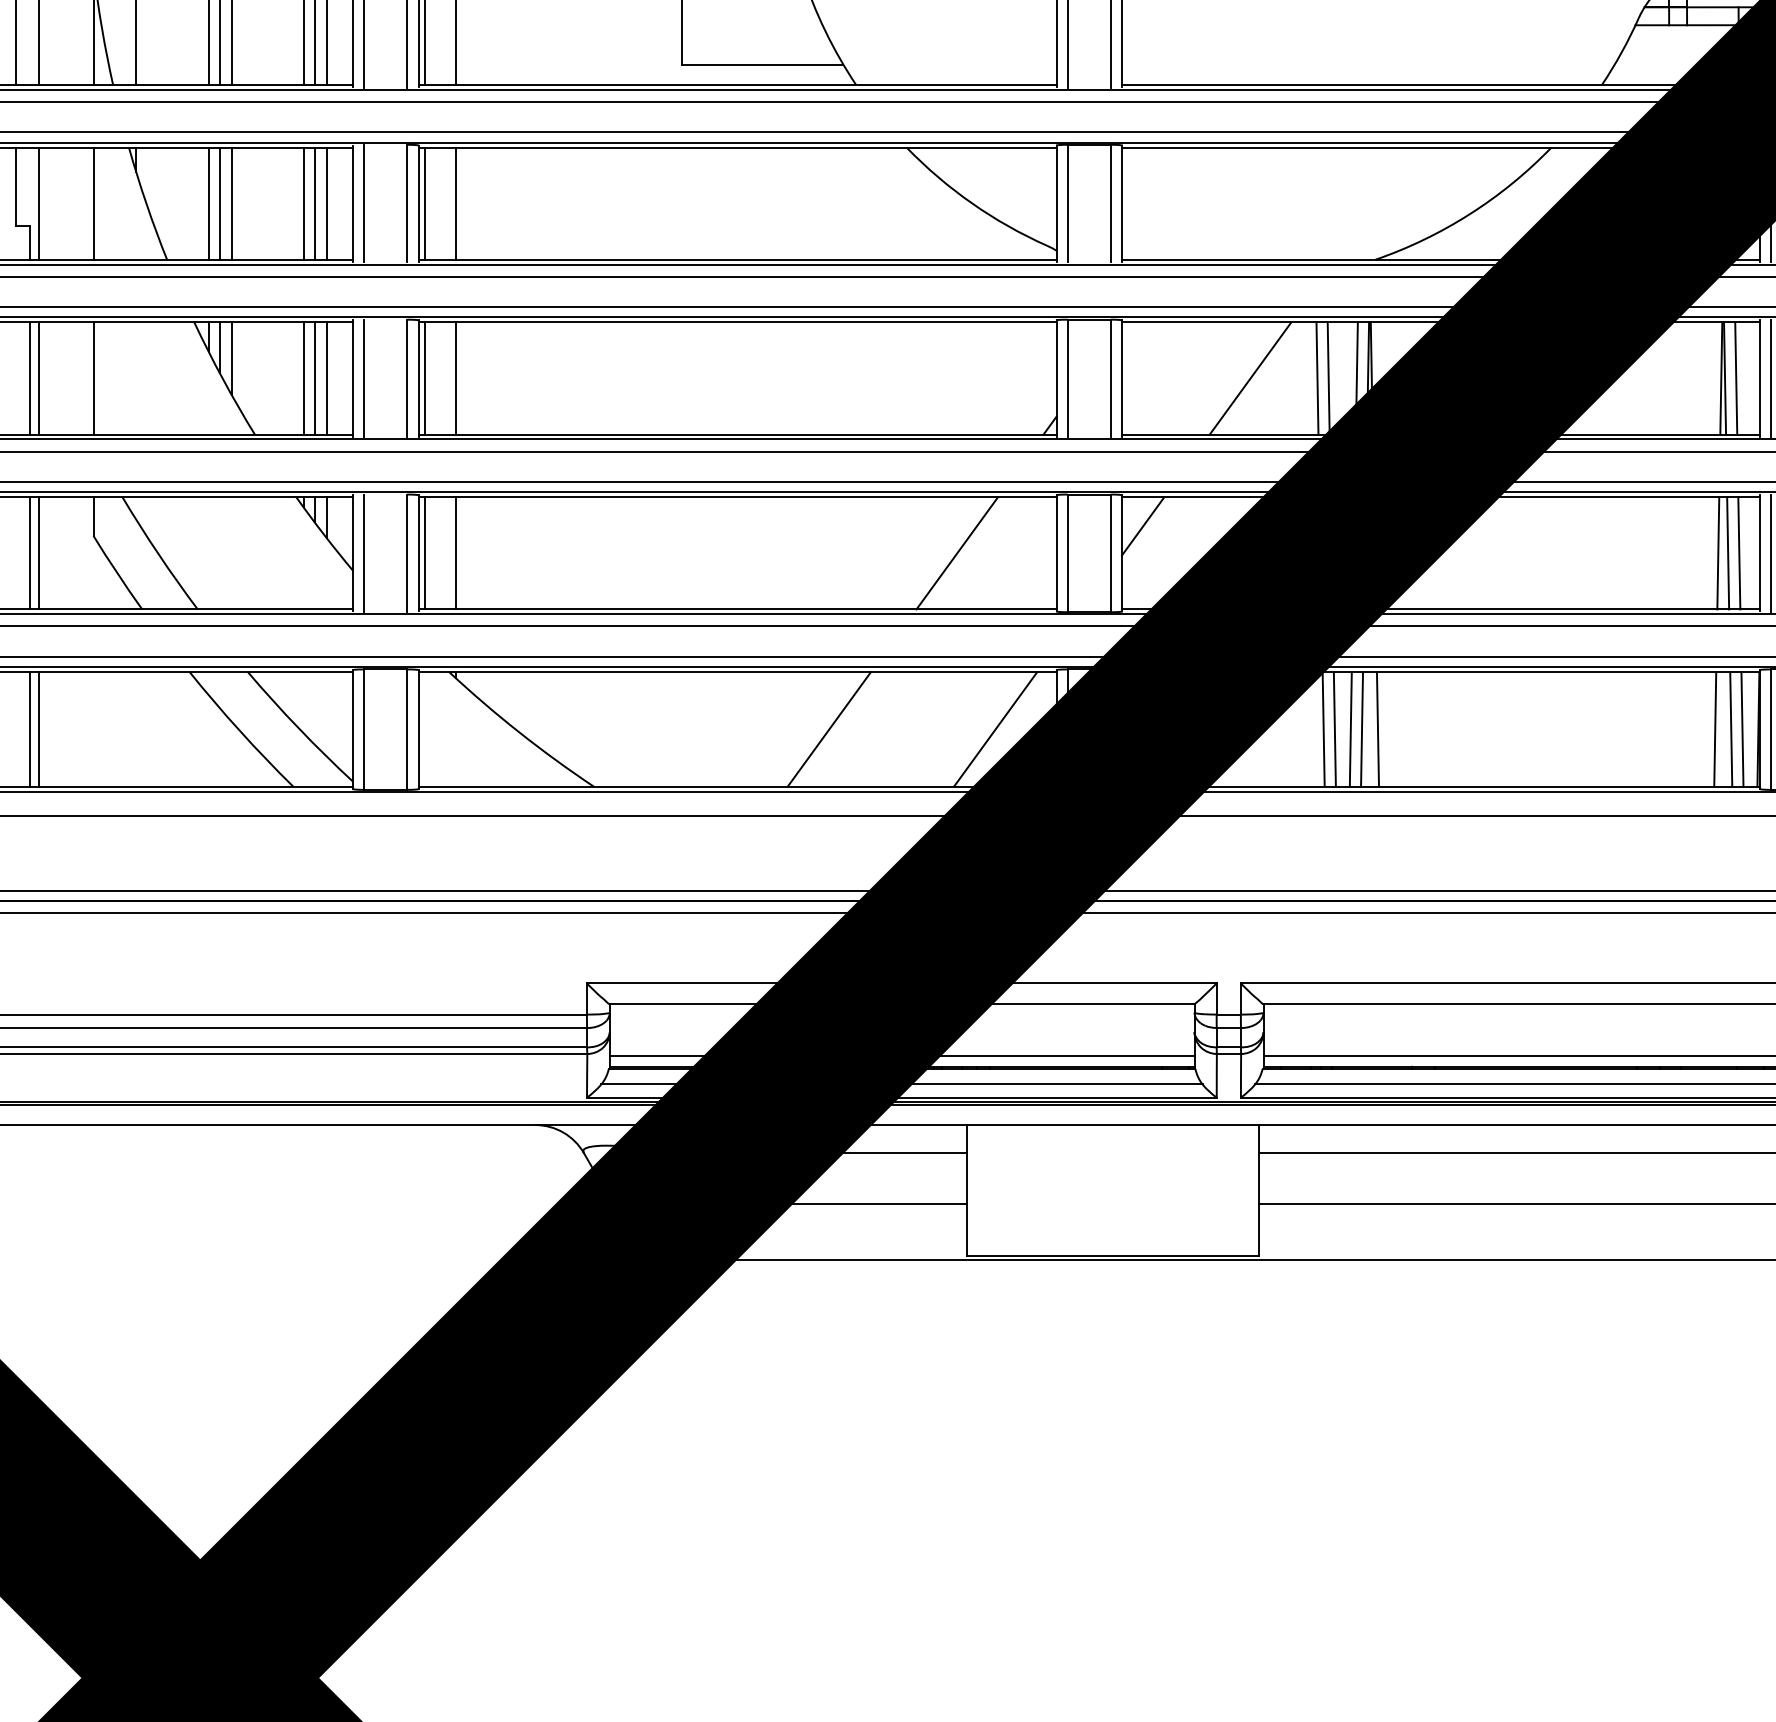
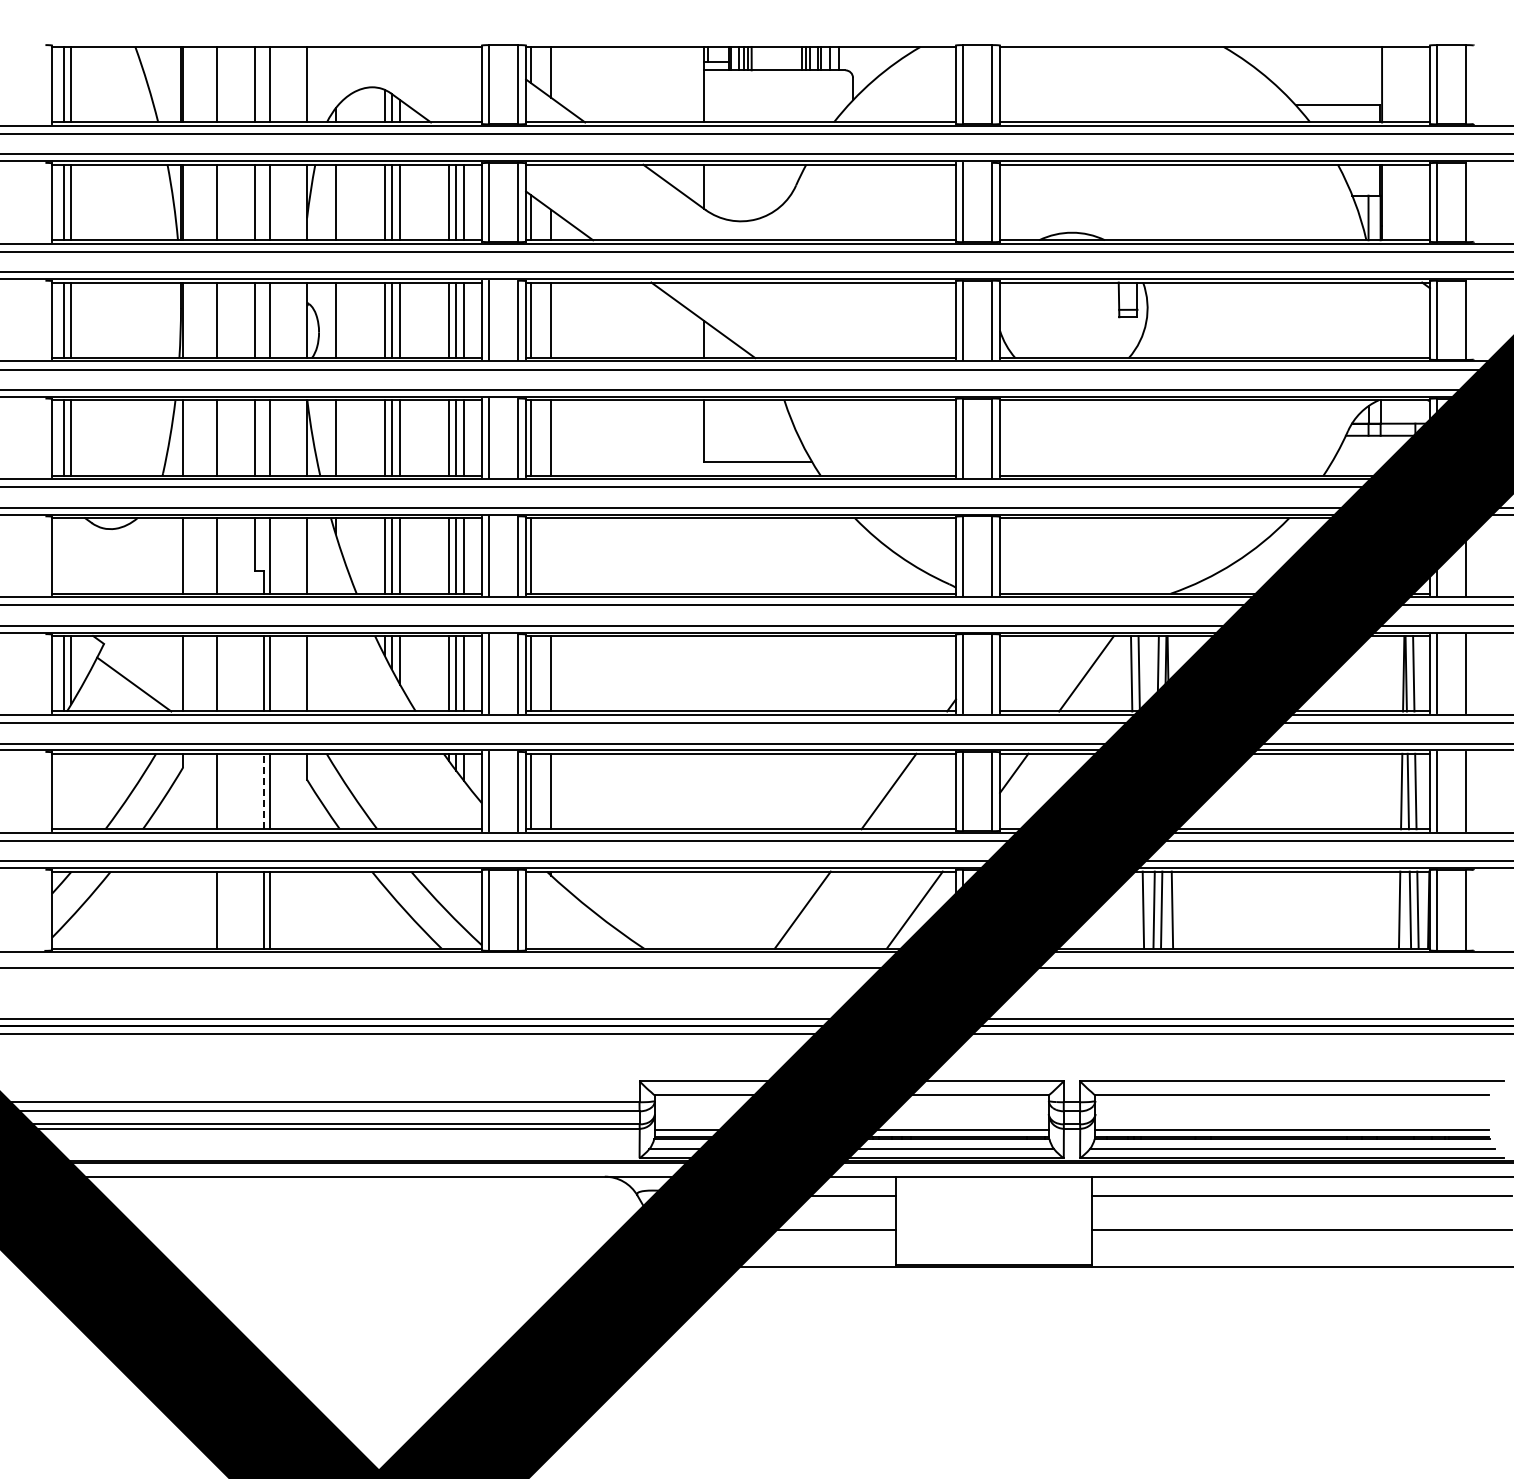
line: (456, 202) -> (551, 555), removed
line: (30, 553) -> (264, 791), solid -> dashed
line: (1323, 728) -> (1135, 909), removed

